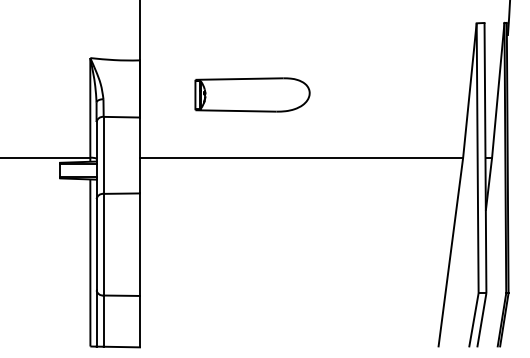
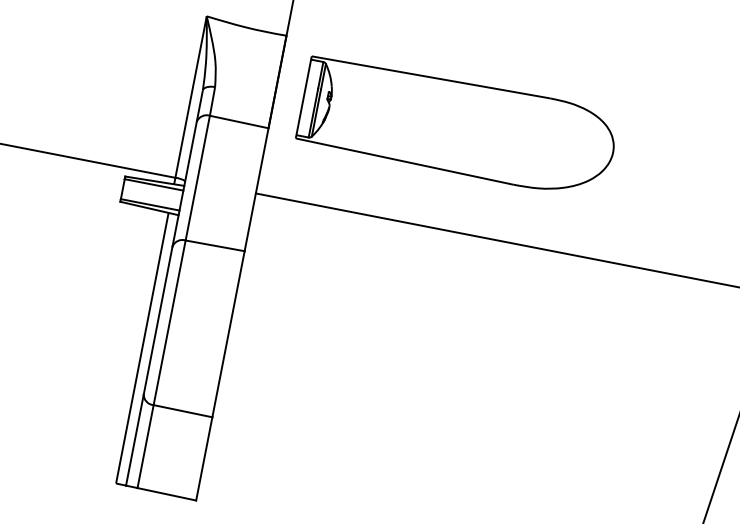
part: (252, 94) -> (457, 126), size x1.67

